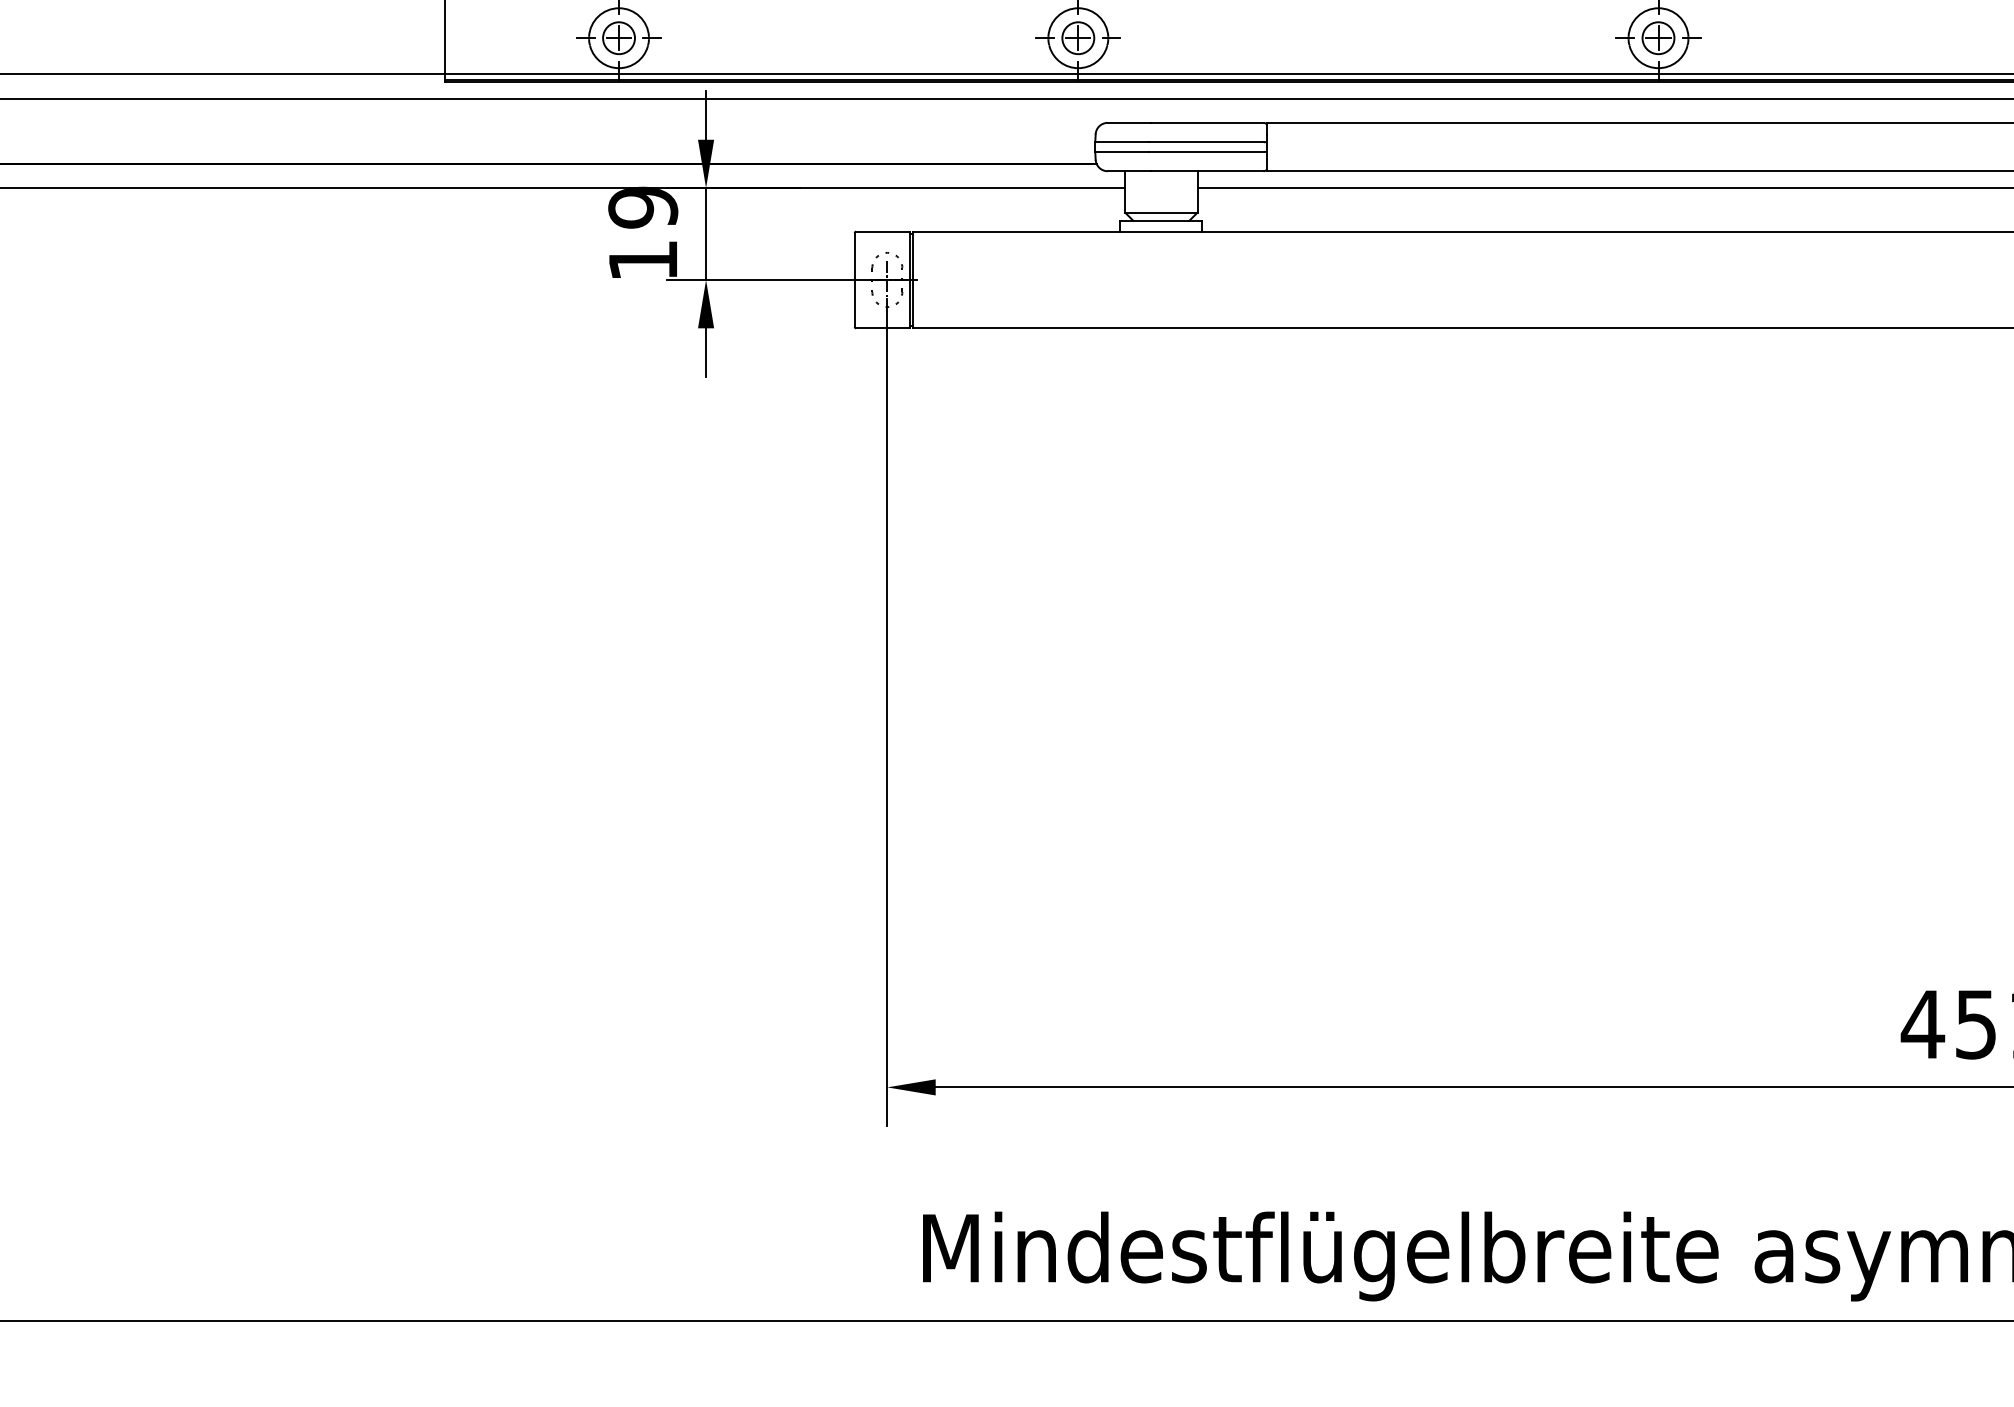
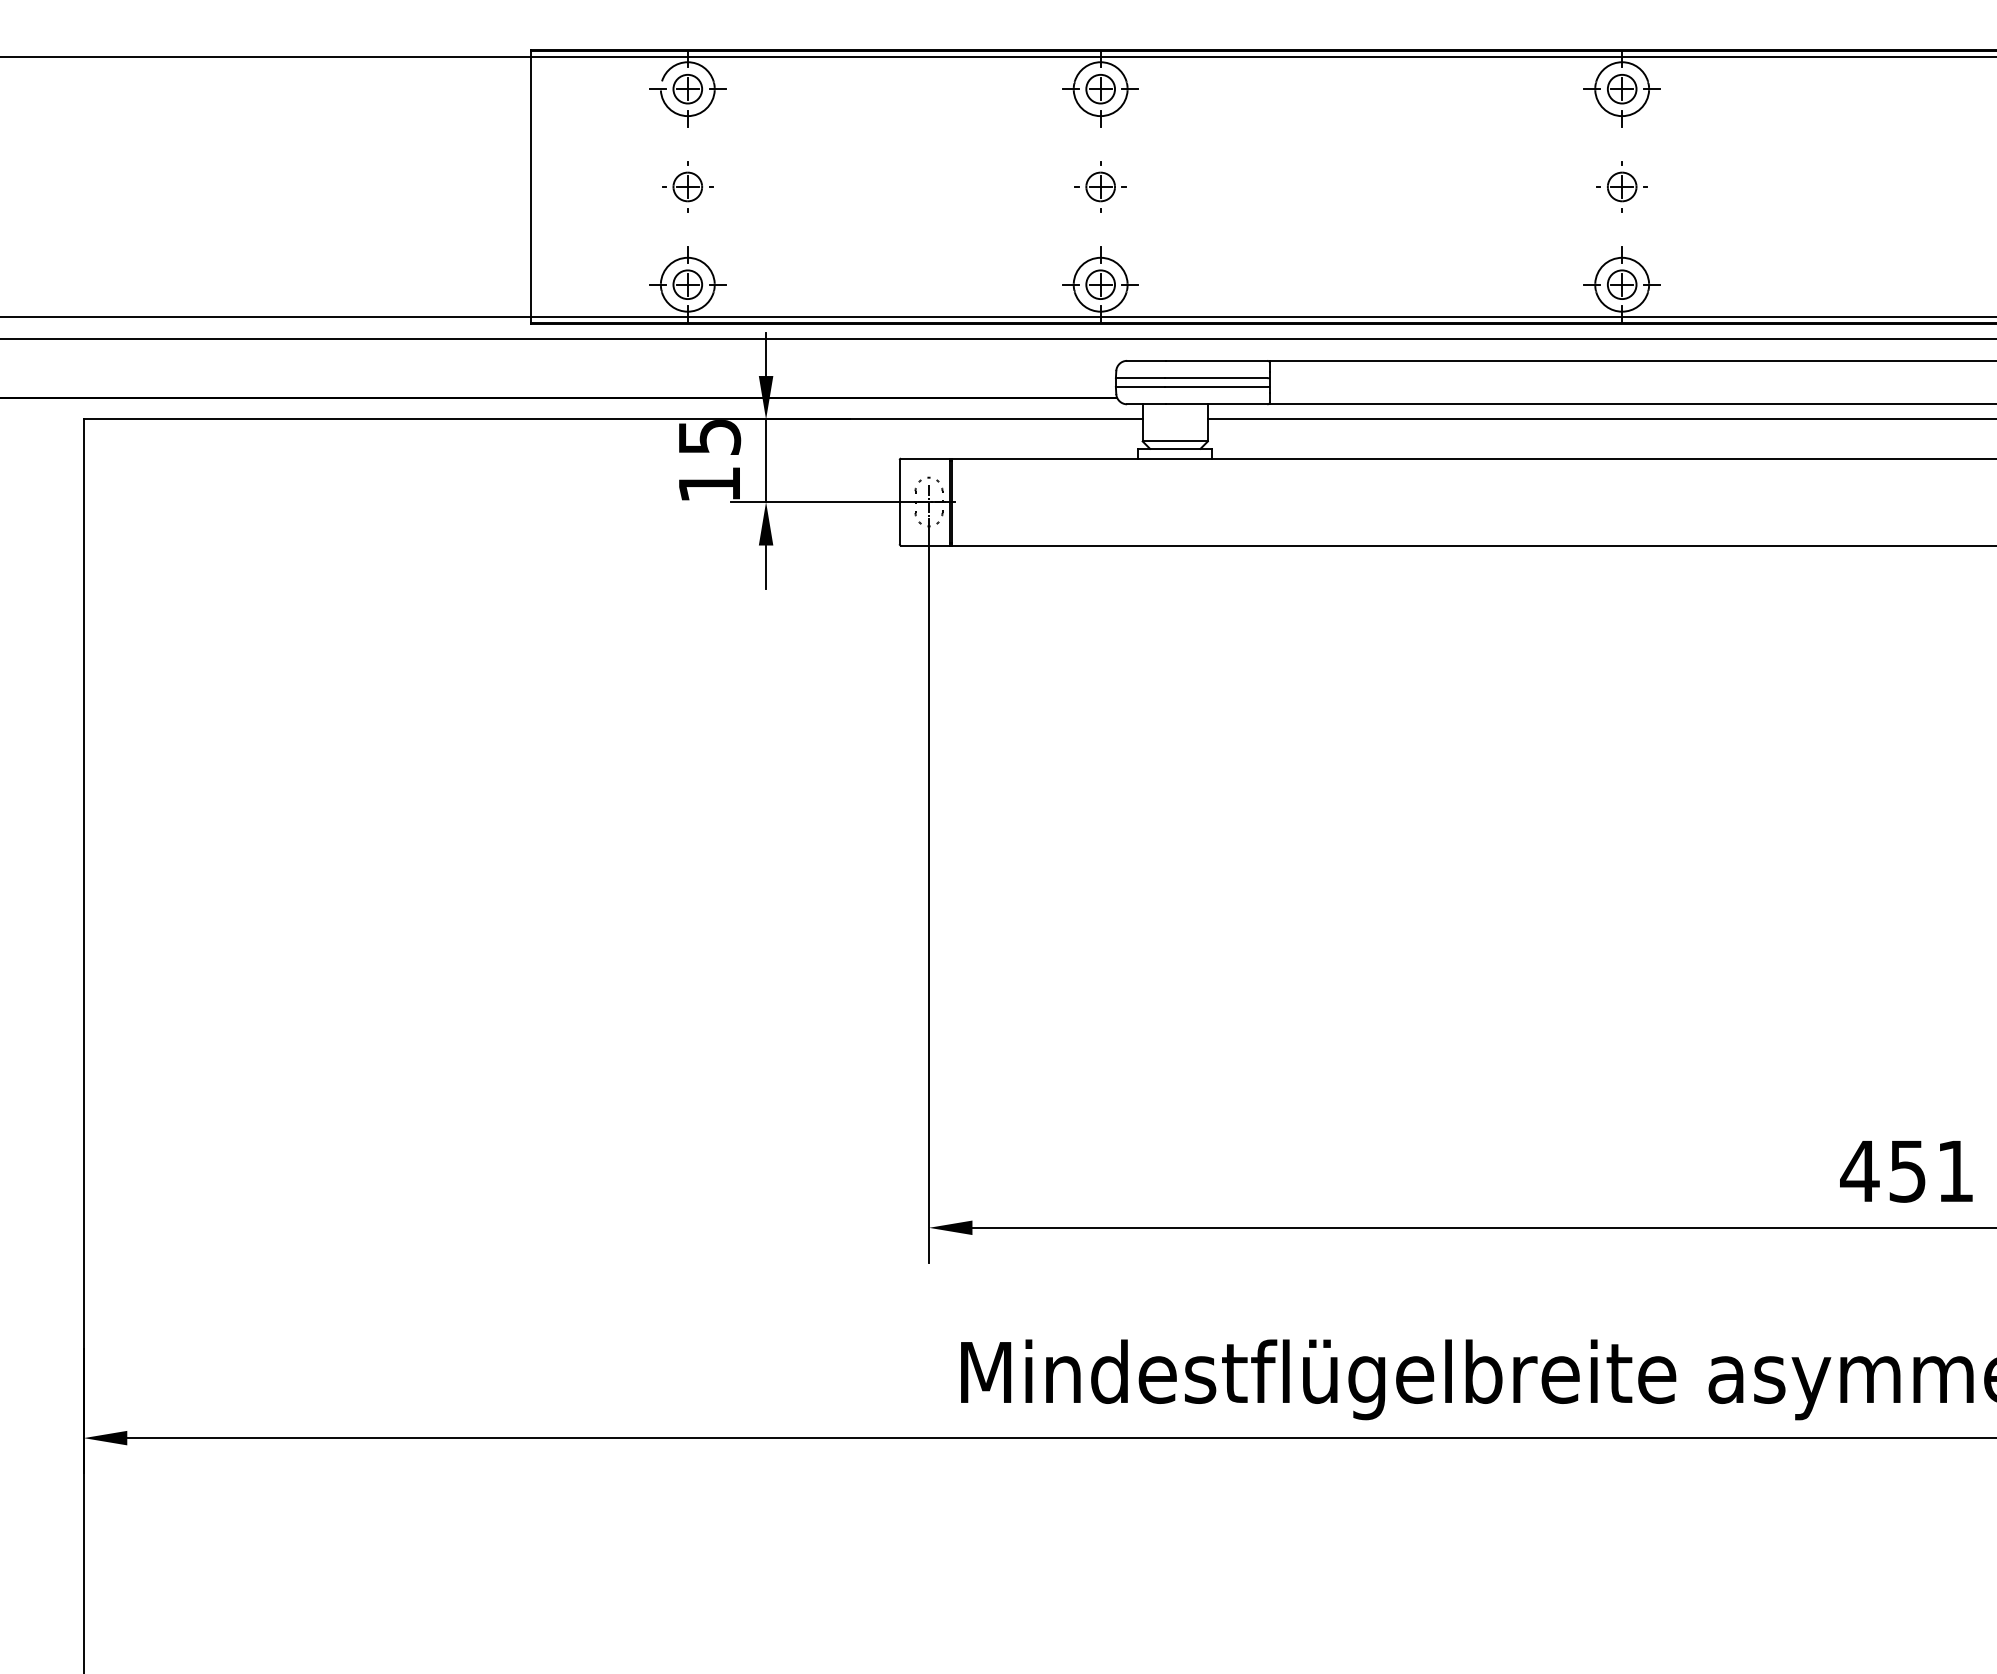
text: (643, 208) -> (709, 437), 19 -> 15

